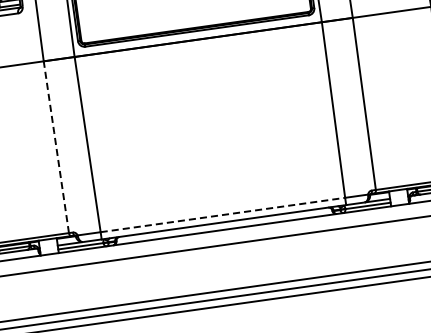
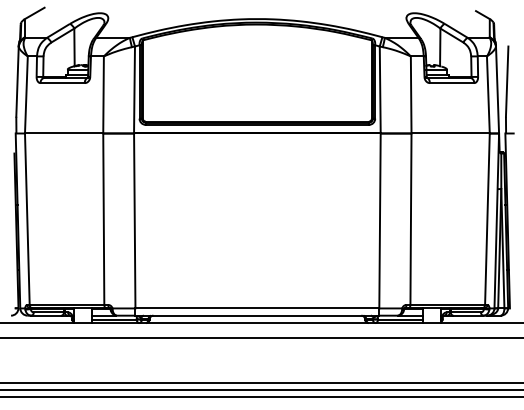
line: (55, 146) -> (103, 218), dashed -> solid
line: (223, 215) -> (257, 308), dashed -> solid

